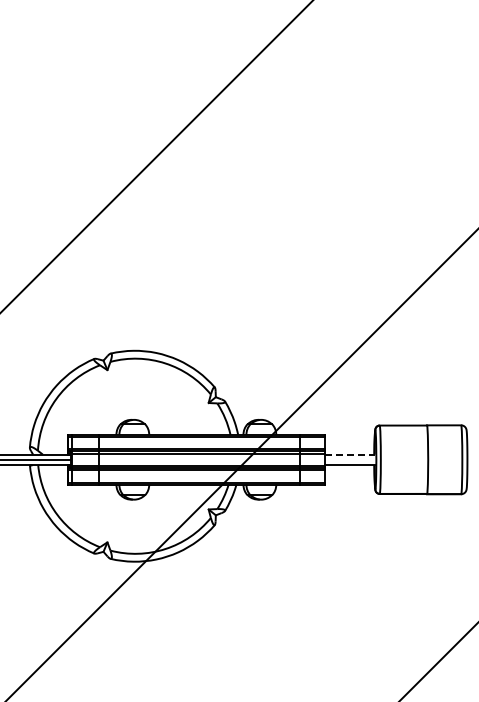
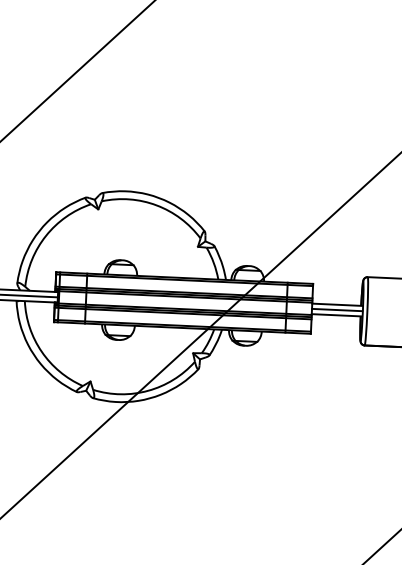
line: (350, 454) -> (337, 304), dashed -> solid
line: (350, 459) -> (337, 309), added

